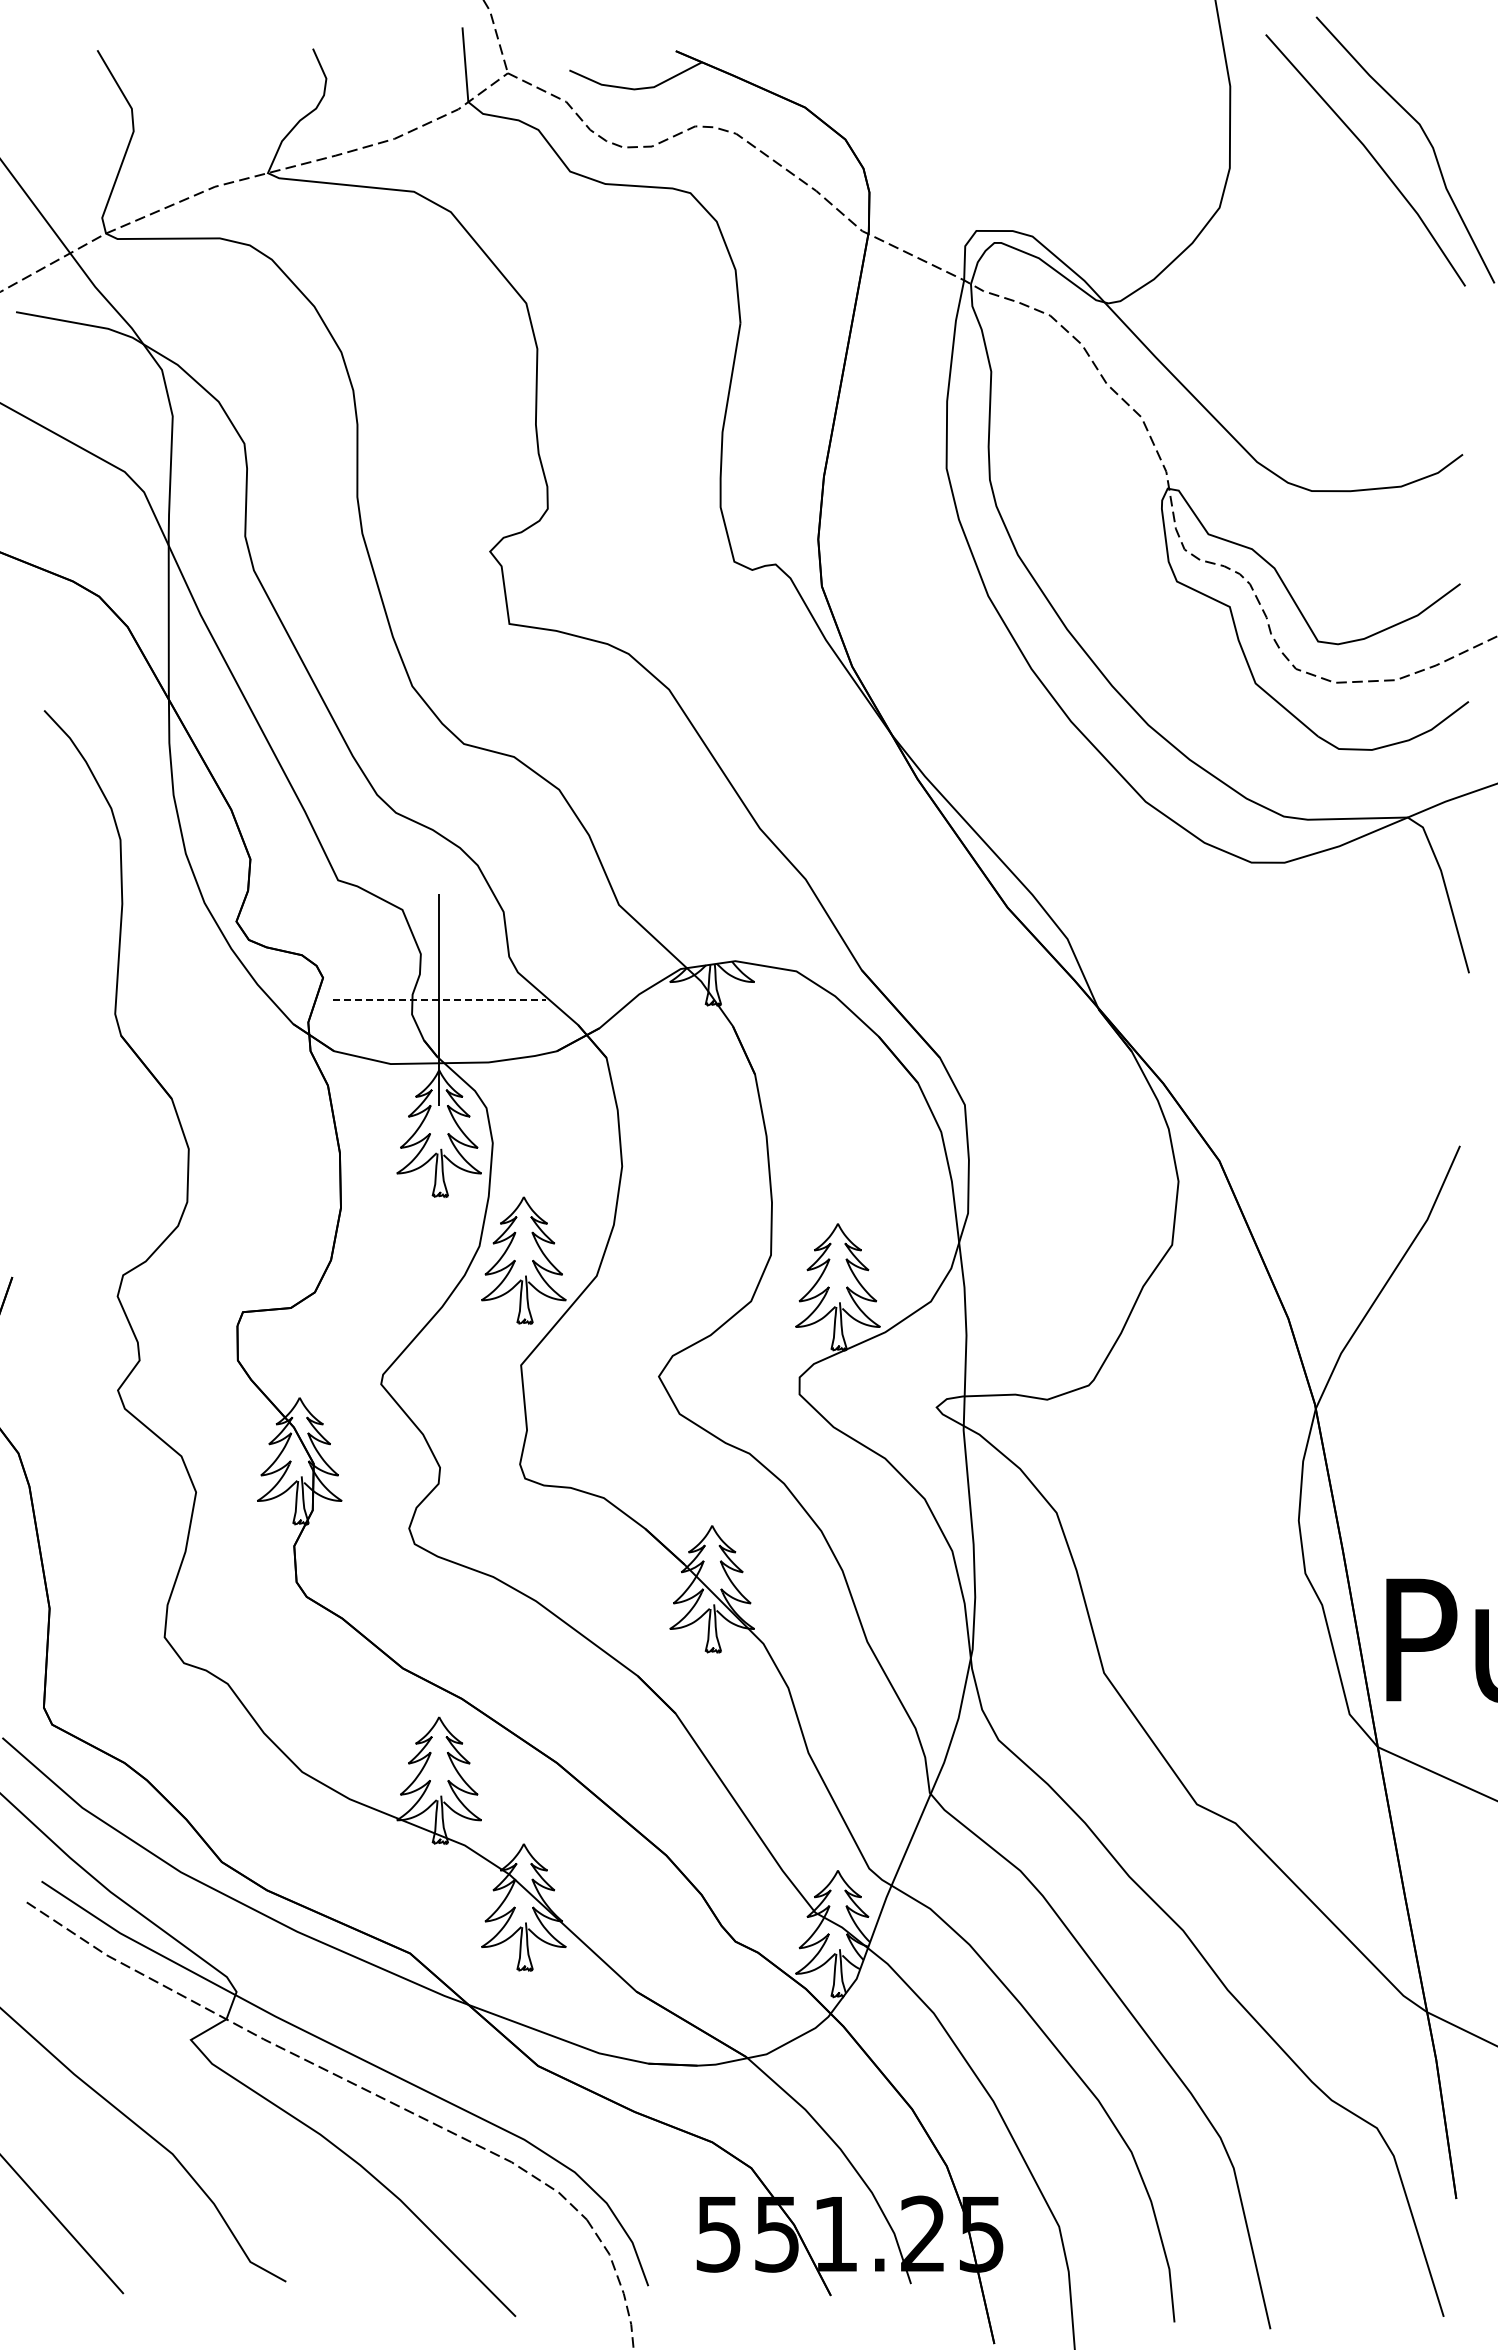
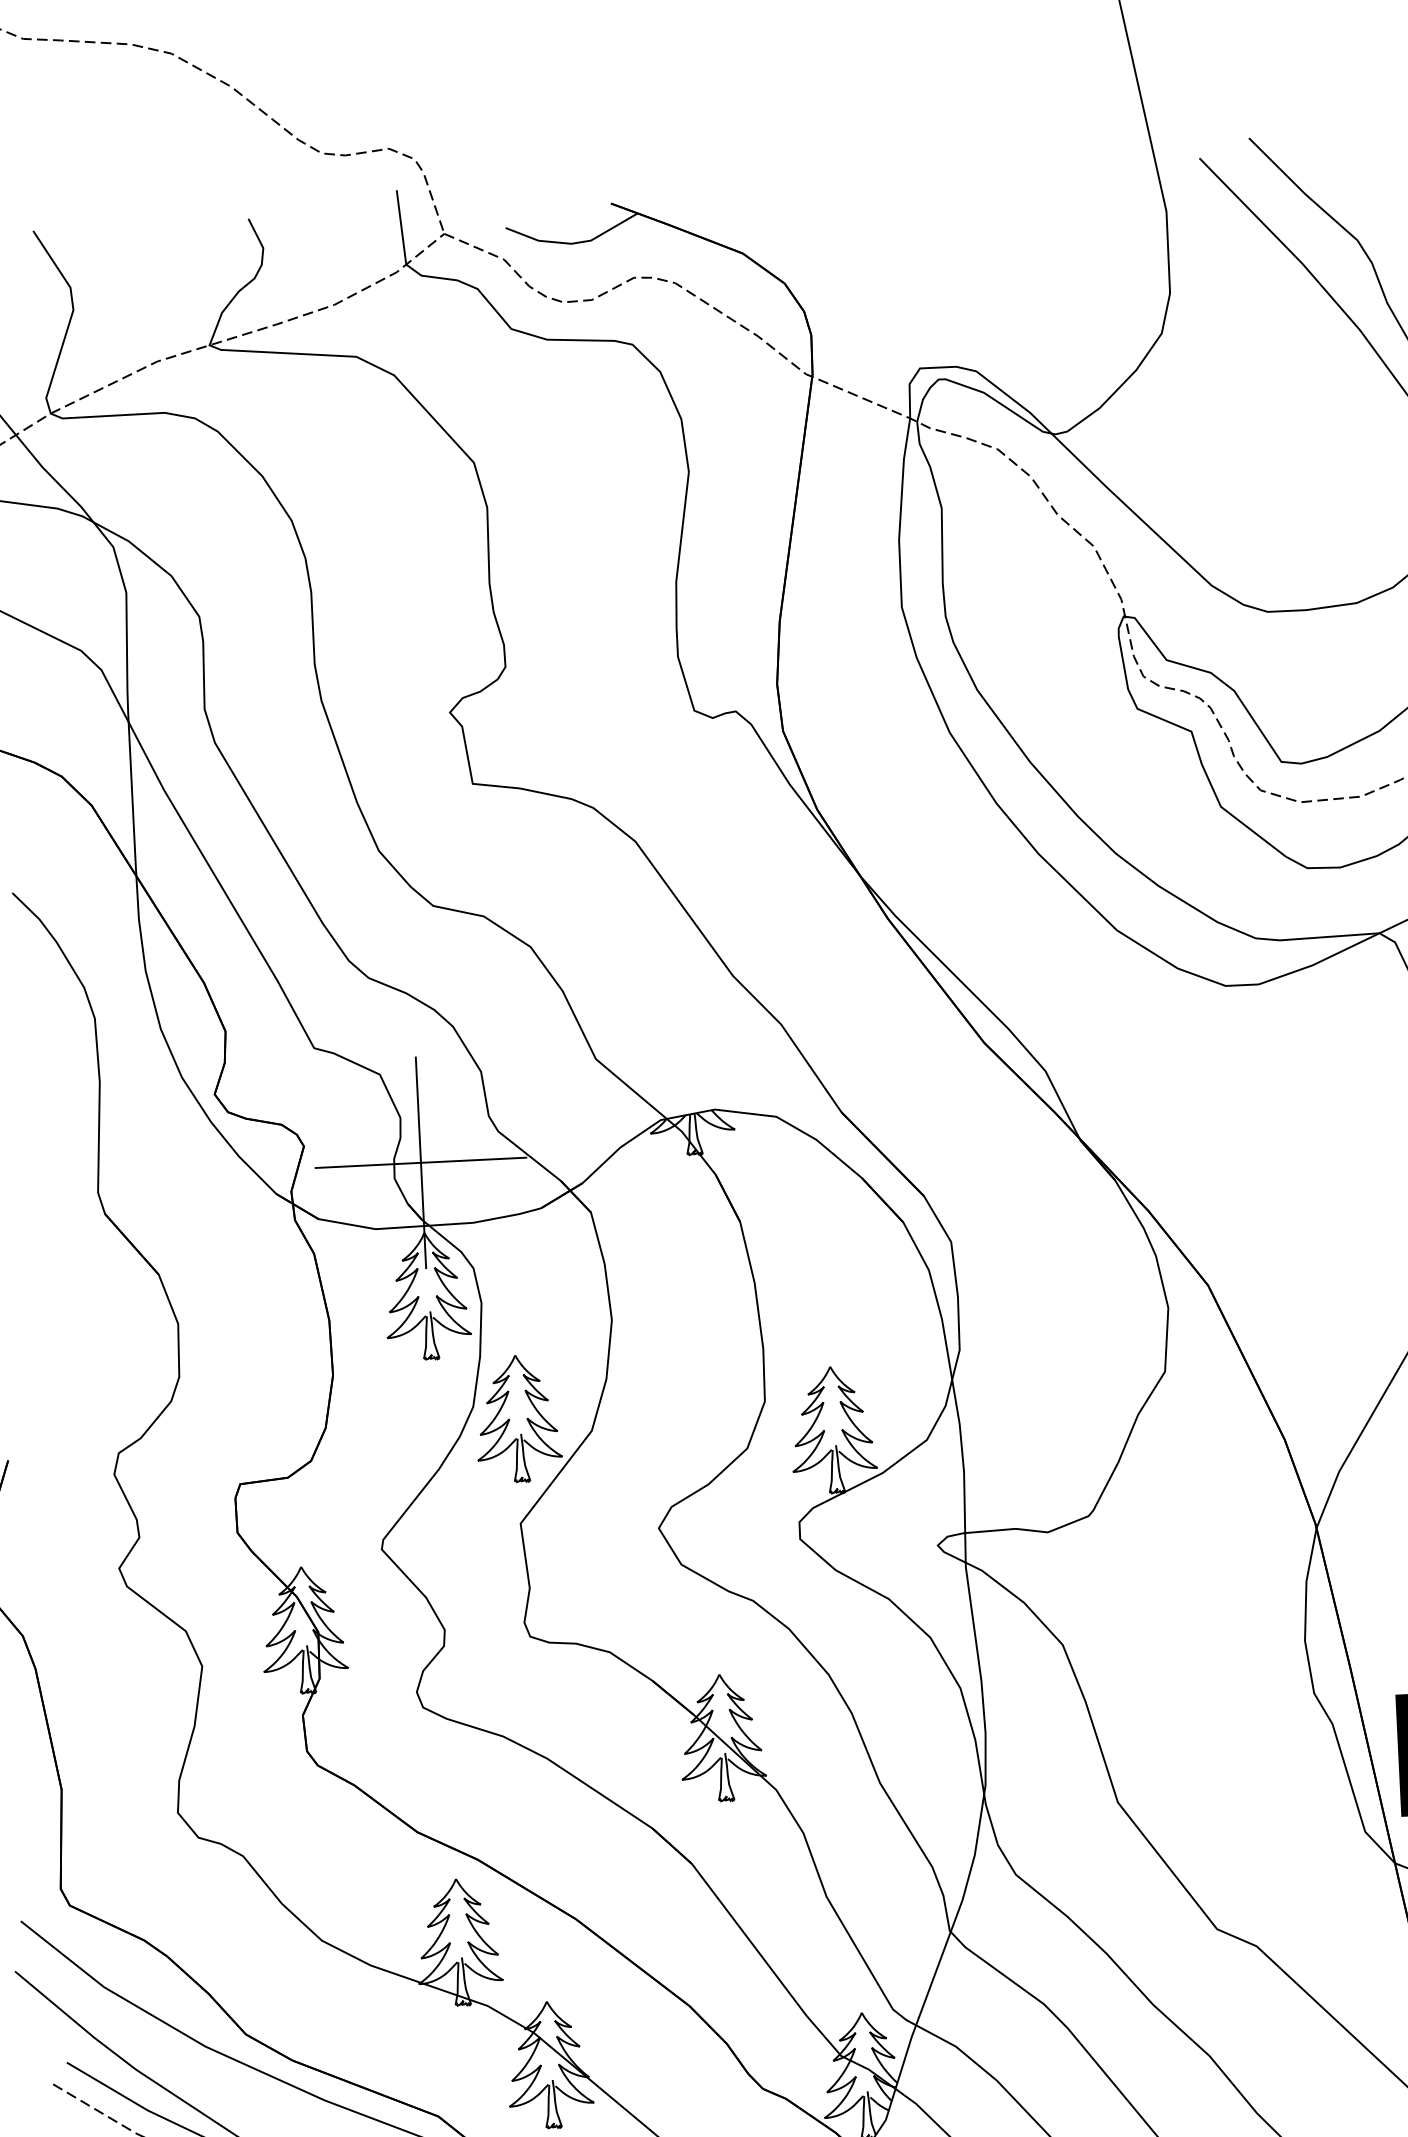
line: (439, 1000) -> (421, 1163), dashed -> solid

